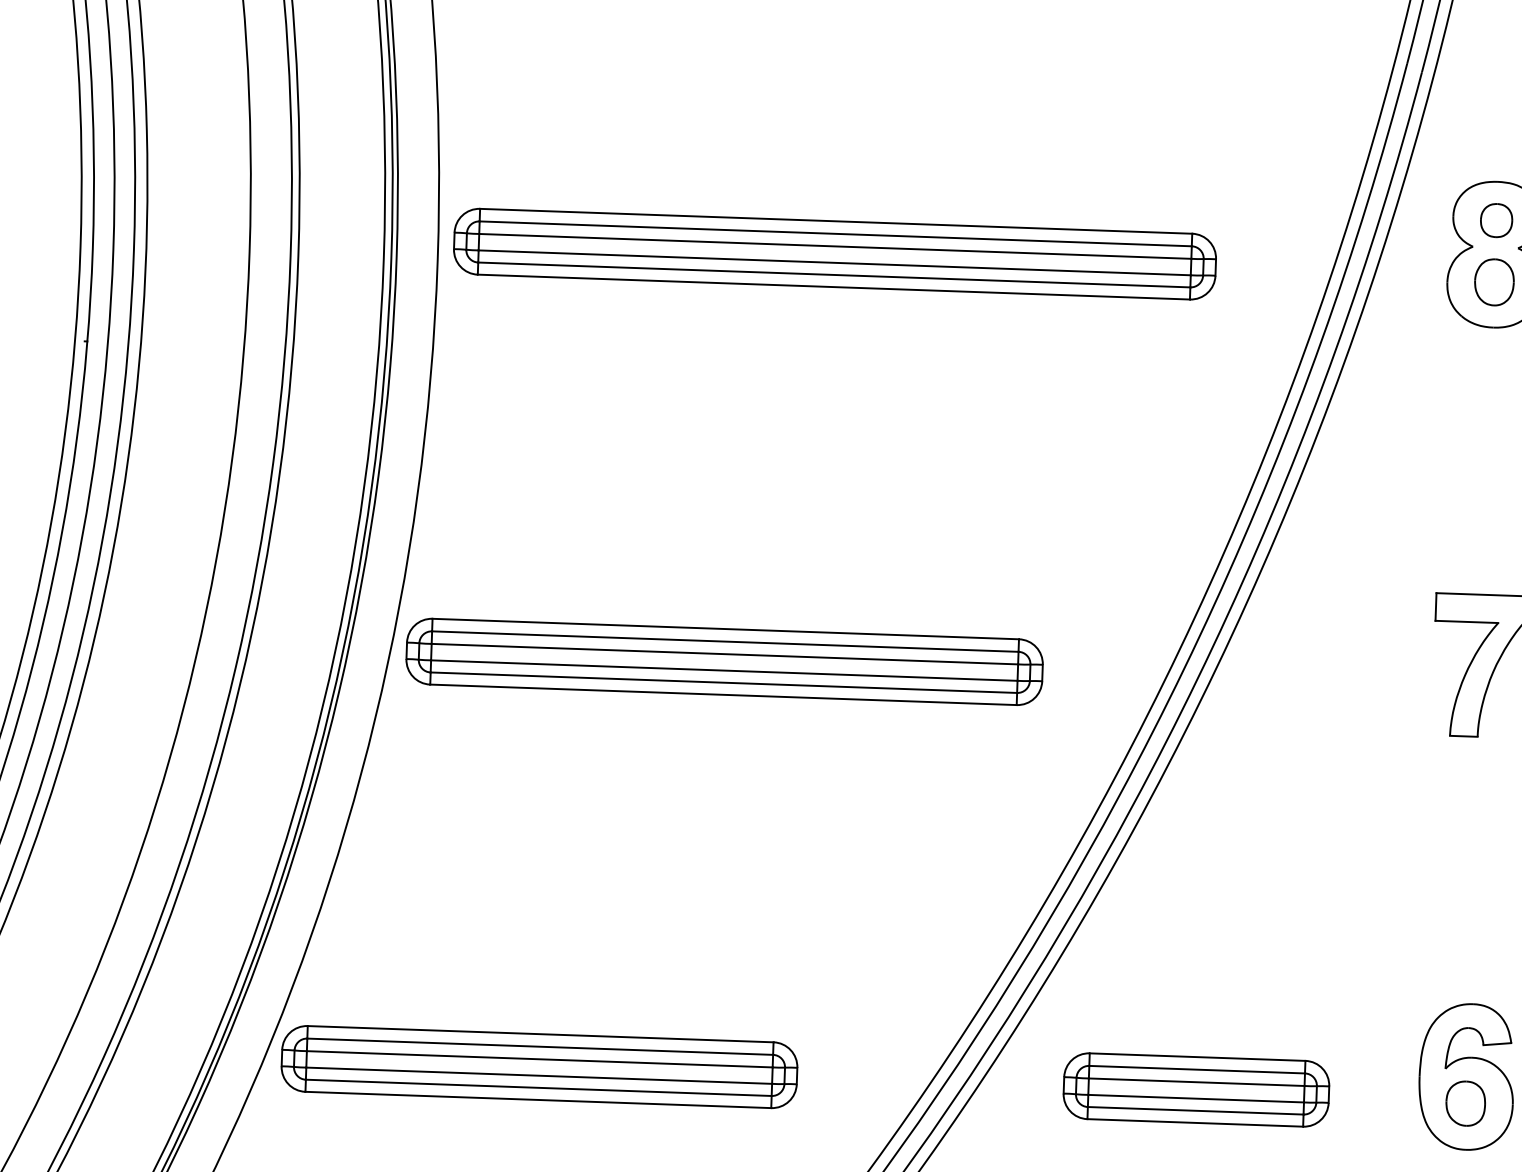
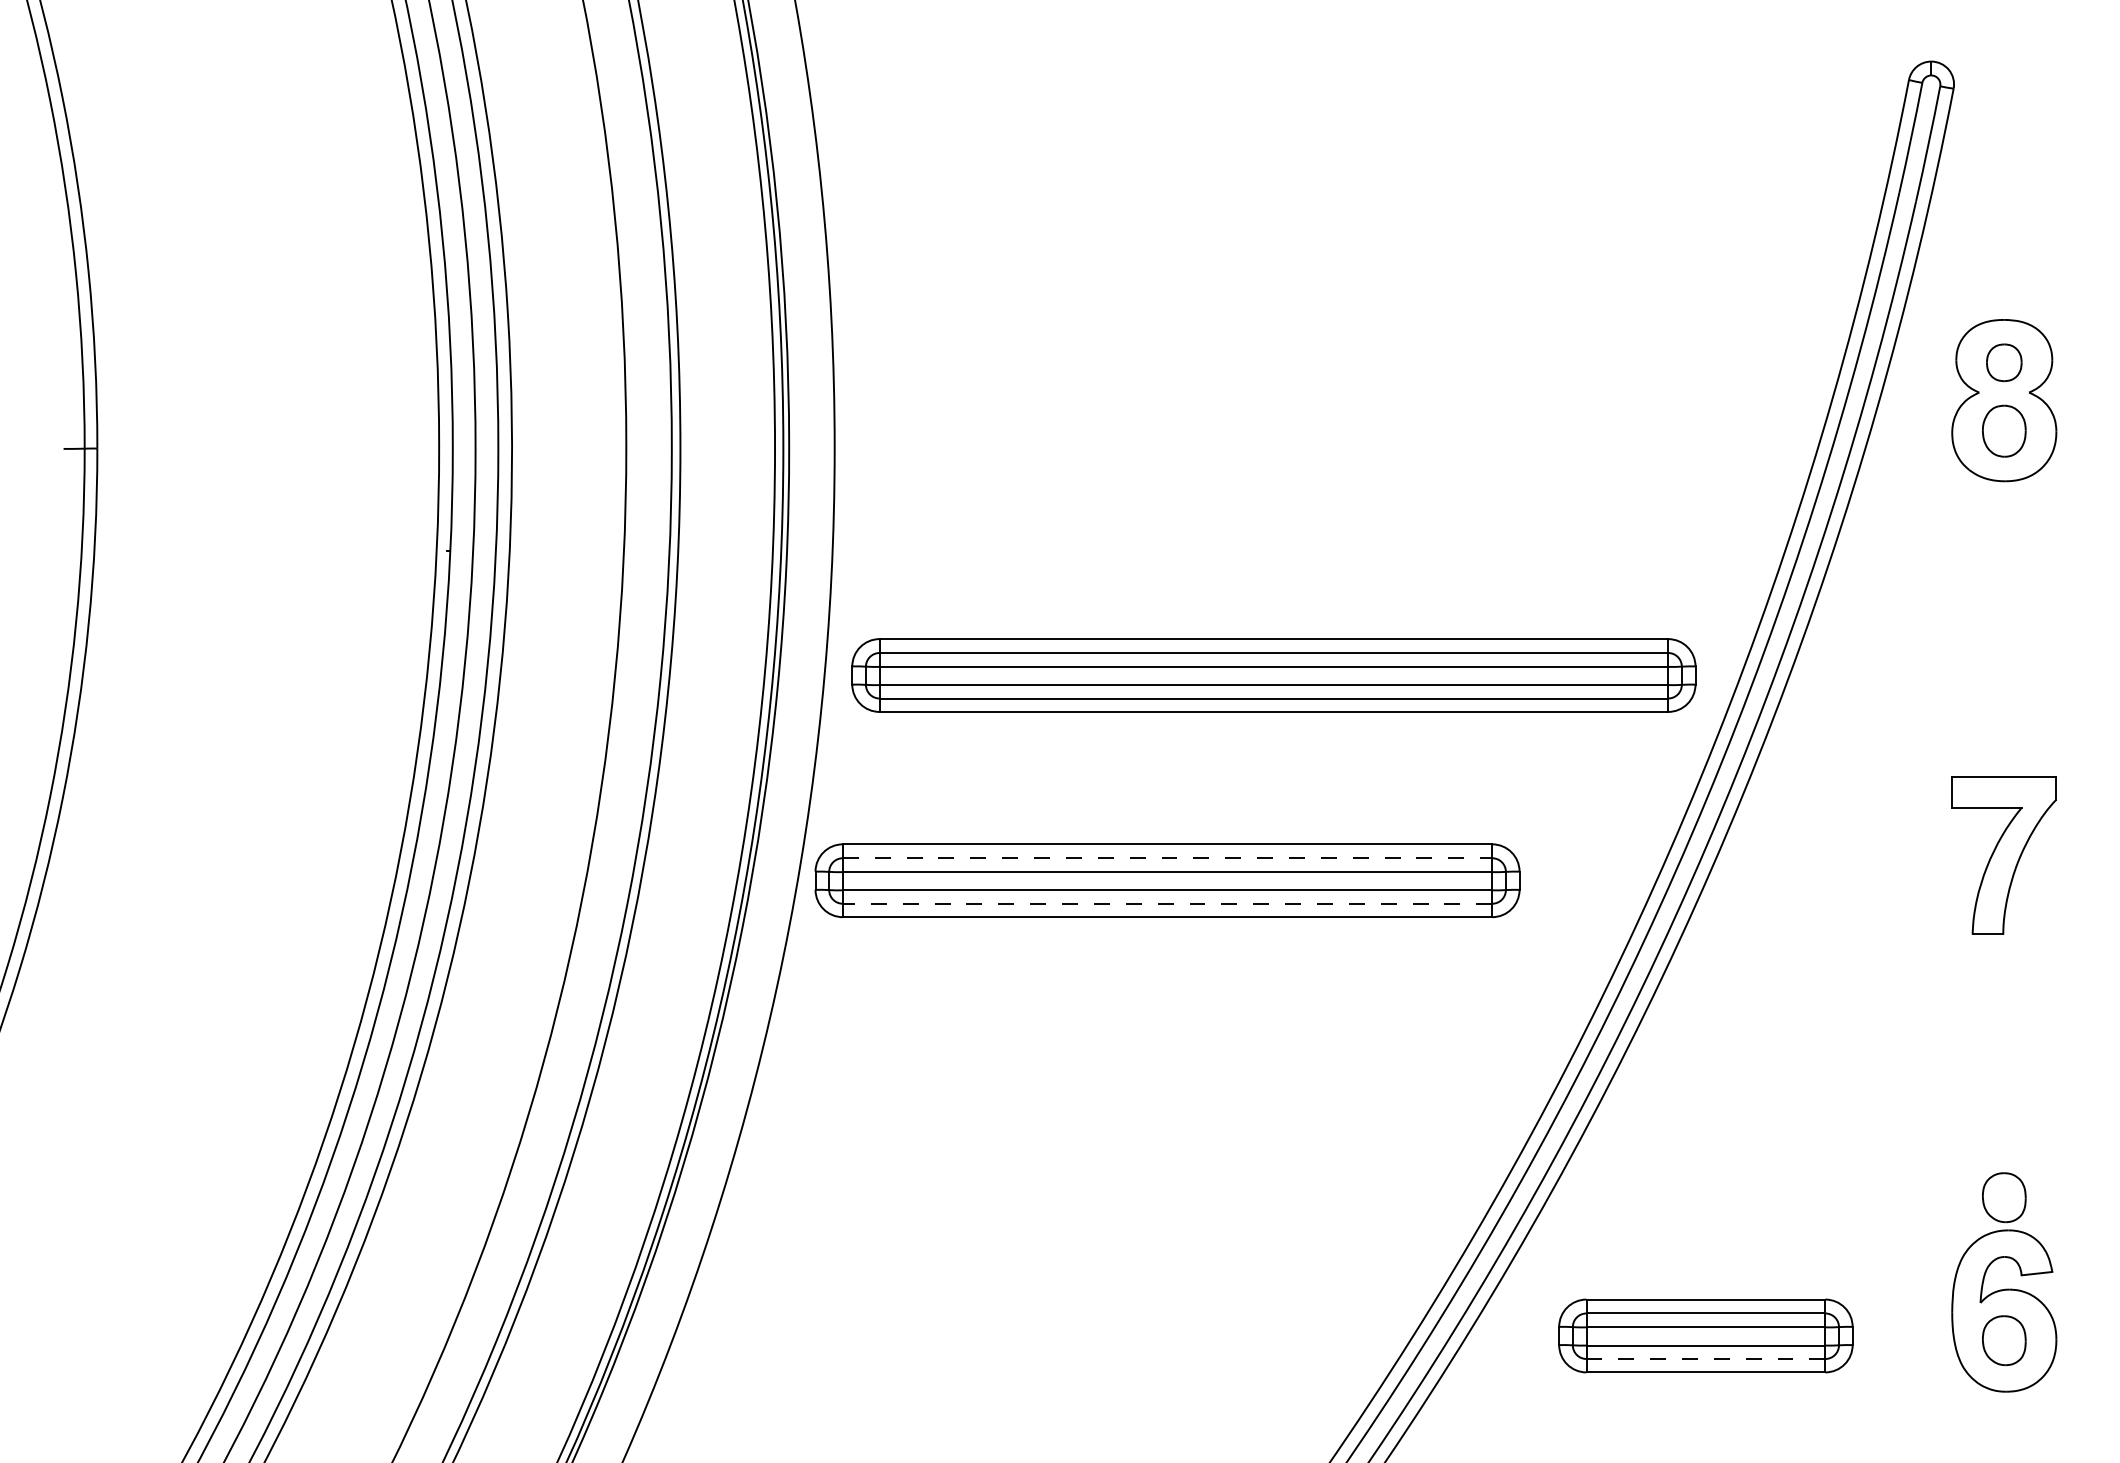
part: (834, 254) -> (1273, 675), moved
line: (725, 641) -> (1167, 858), solid -> dashed
line: (723, 682) -> (1167, 903), solid -> dashed
part: (1470, 974) -> (2004, 1197), added
part: (539, 1066) -> (978, 1335), removed
line: (1195, 1110) -> (1705, 1358), solid -> dashed

